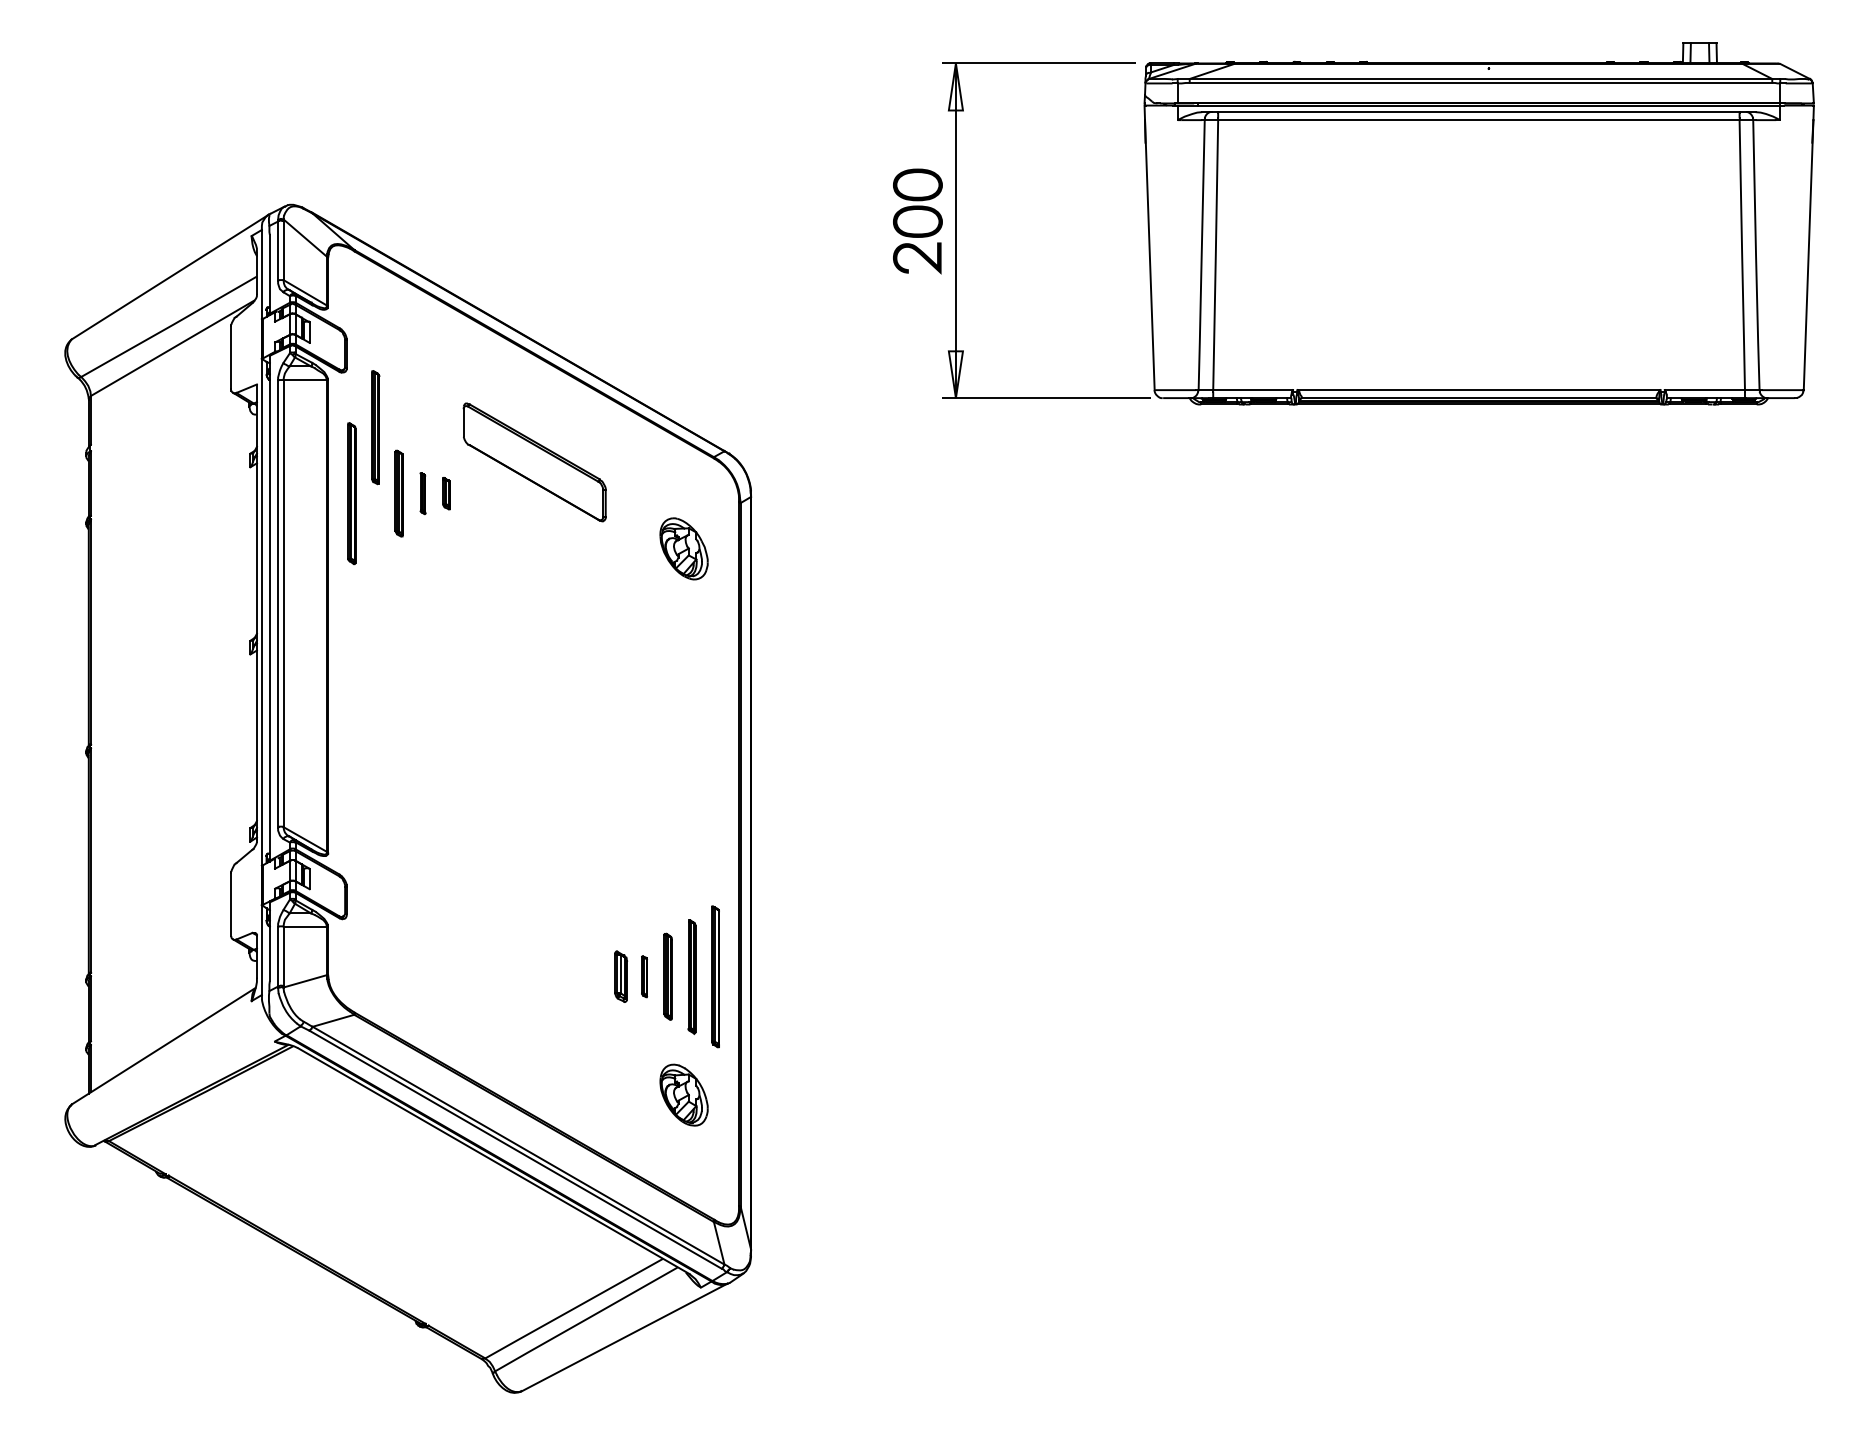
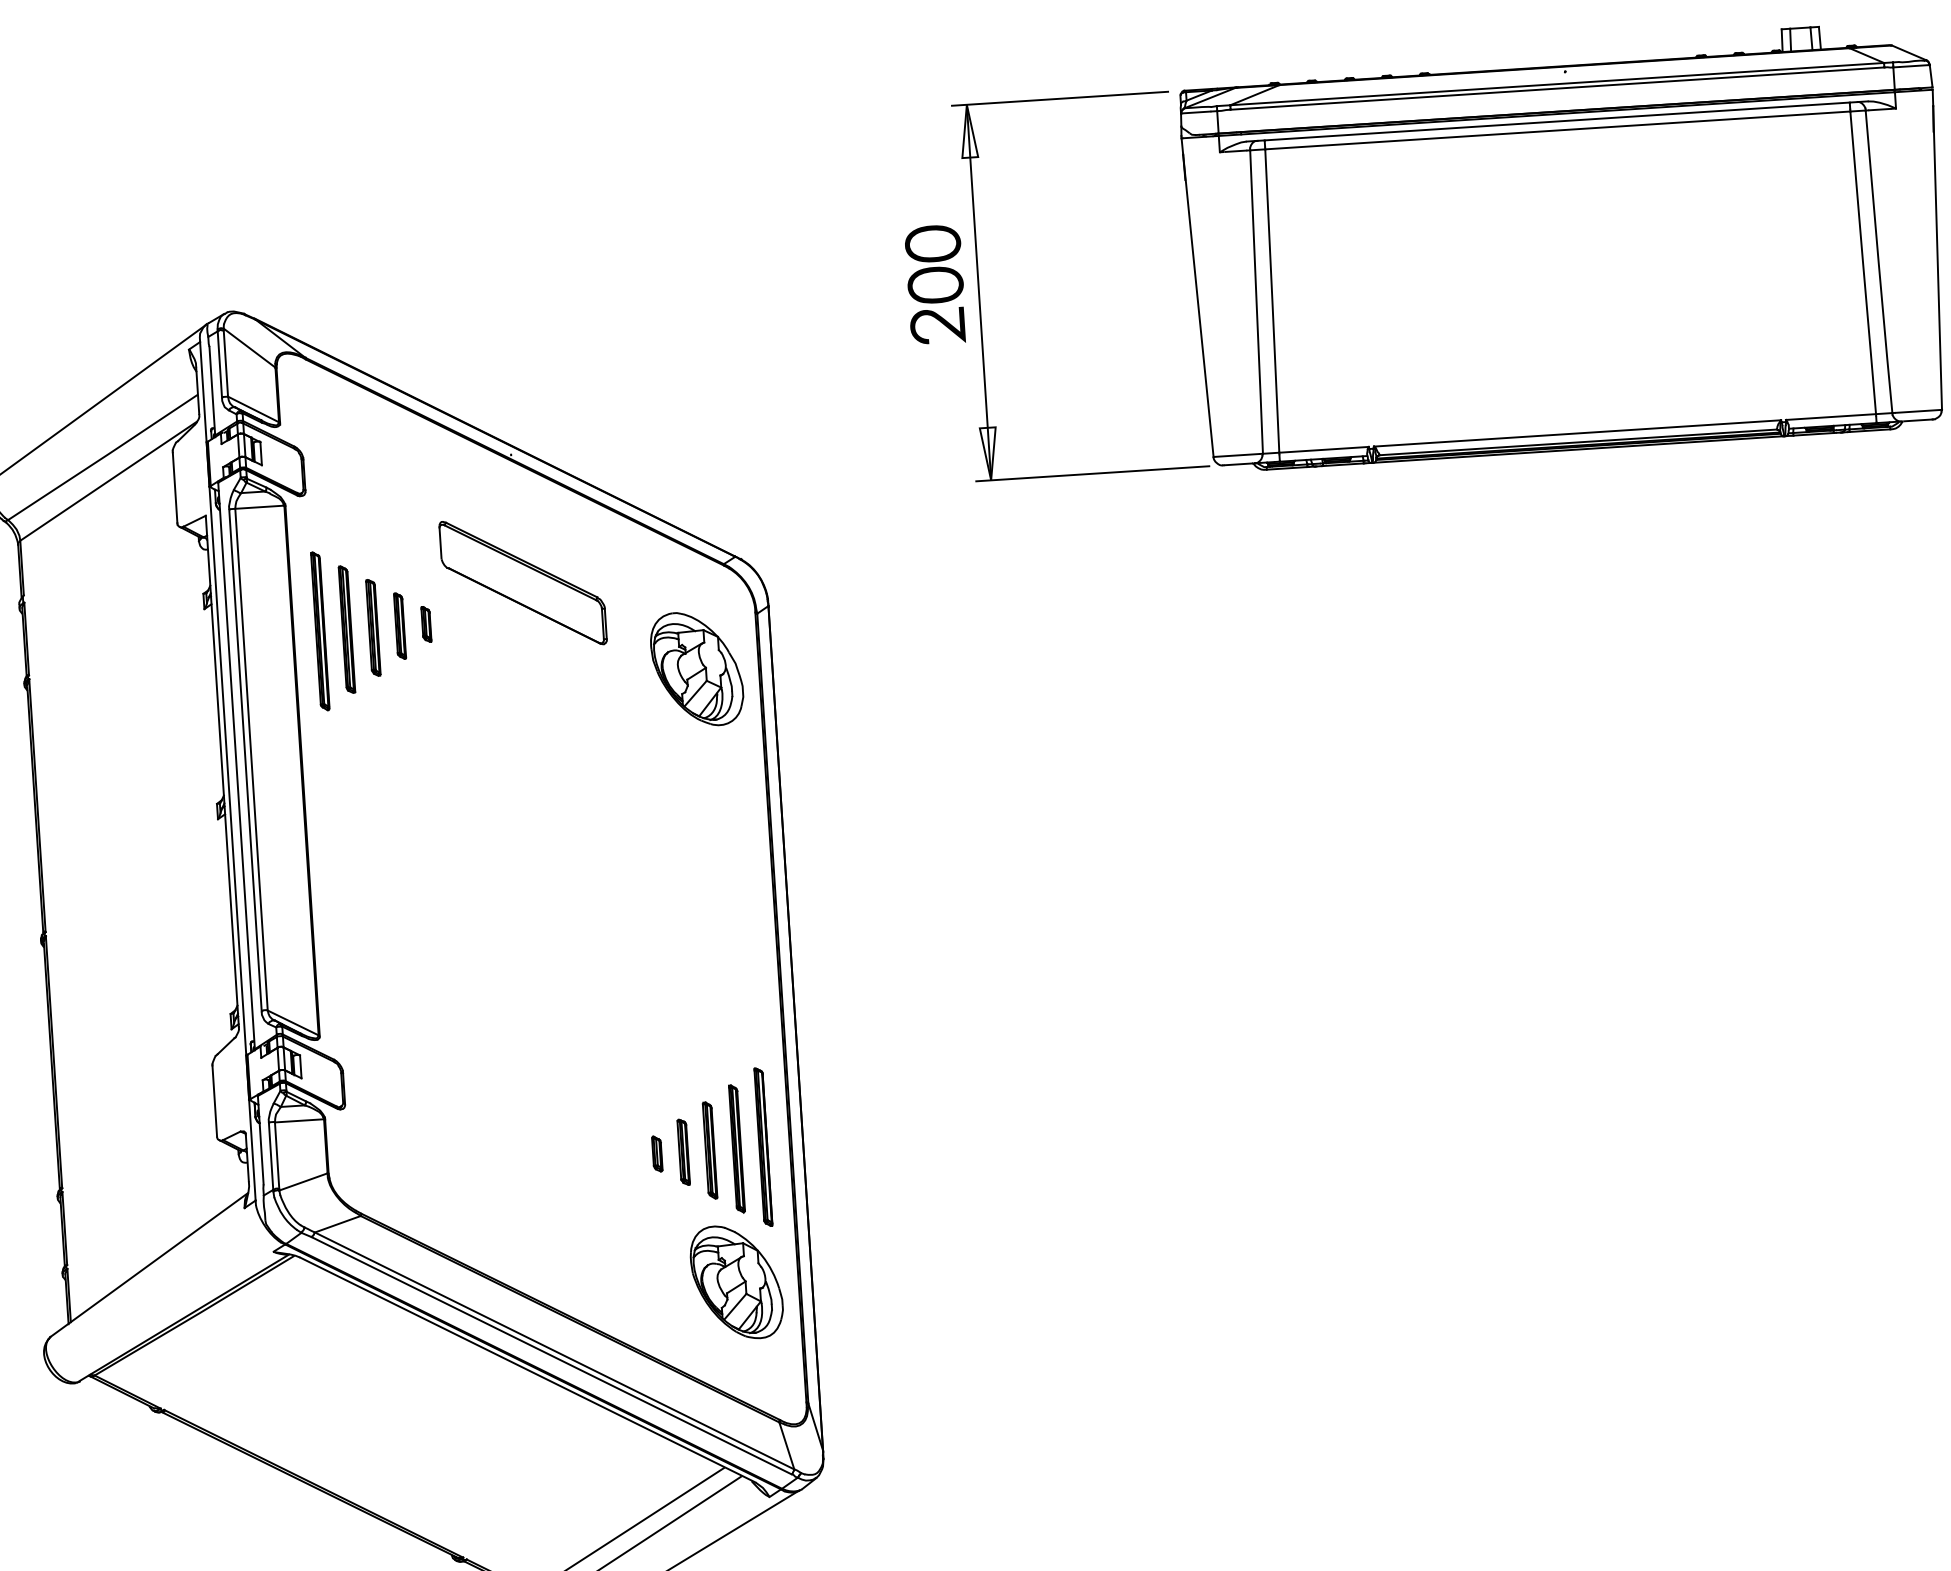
part: (375, 427) -> (346, 629), moved
part: (422, 493) -> (399, 626), size x1.43
part: (683, 548) -> (696, 668), size x1.67
part: (620, 976) -> (656, 1153), size x0.62
part: (644, 976) -> (683, 1151), size x1.43
part: (683, 1094) -> (735, 1281), size x1.67

